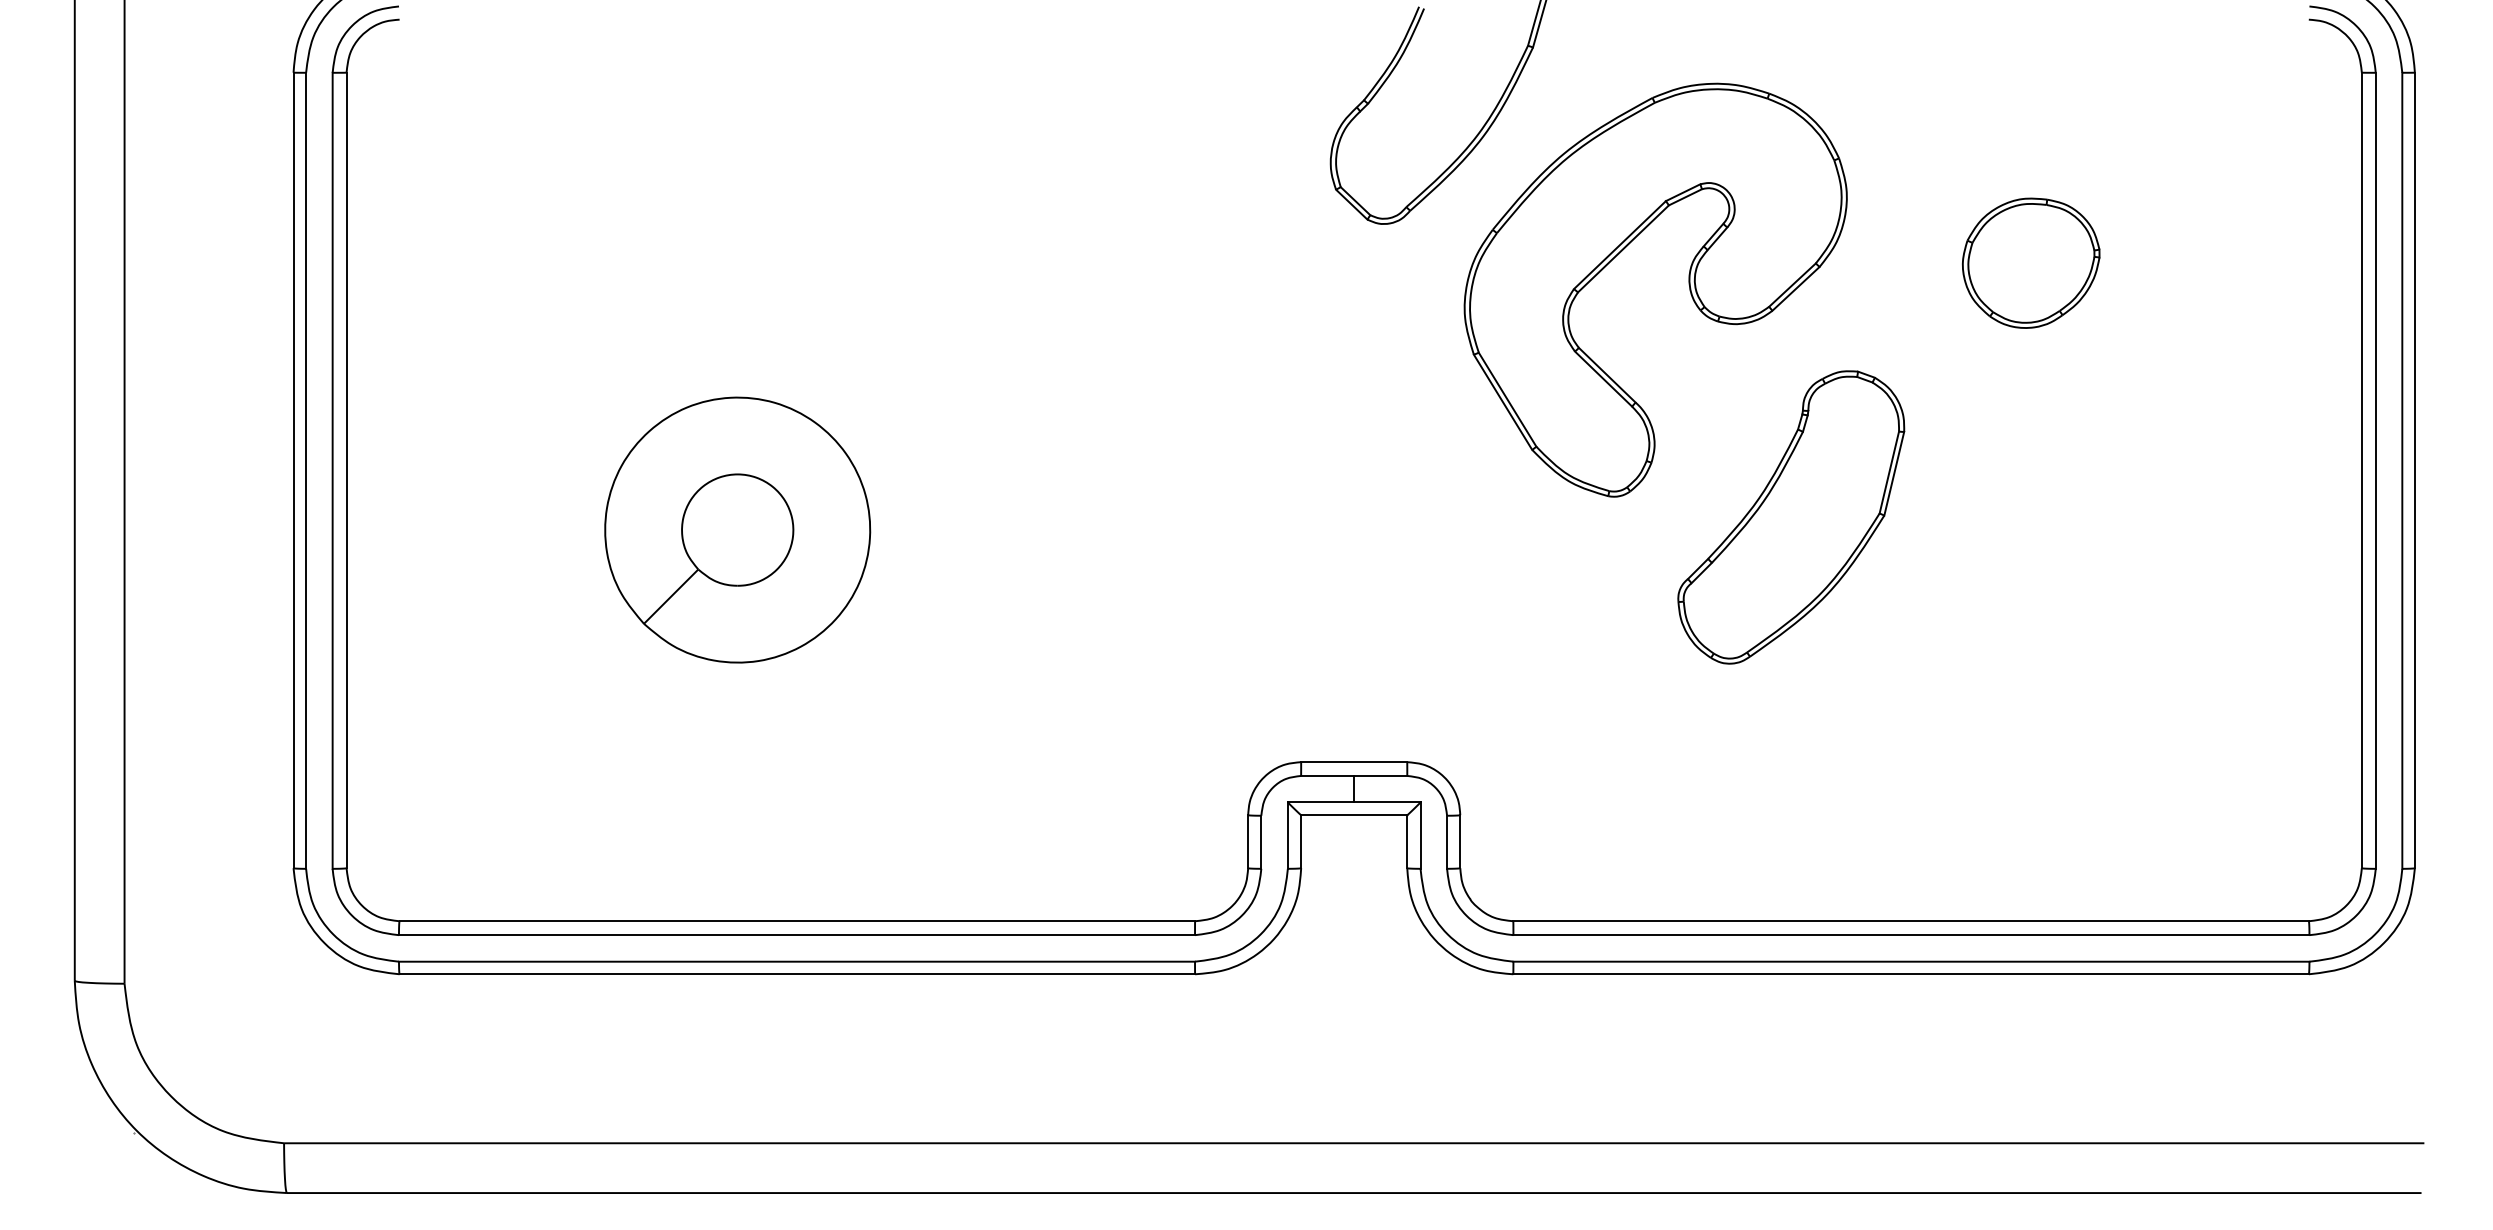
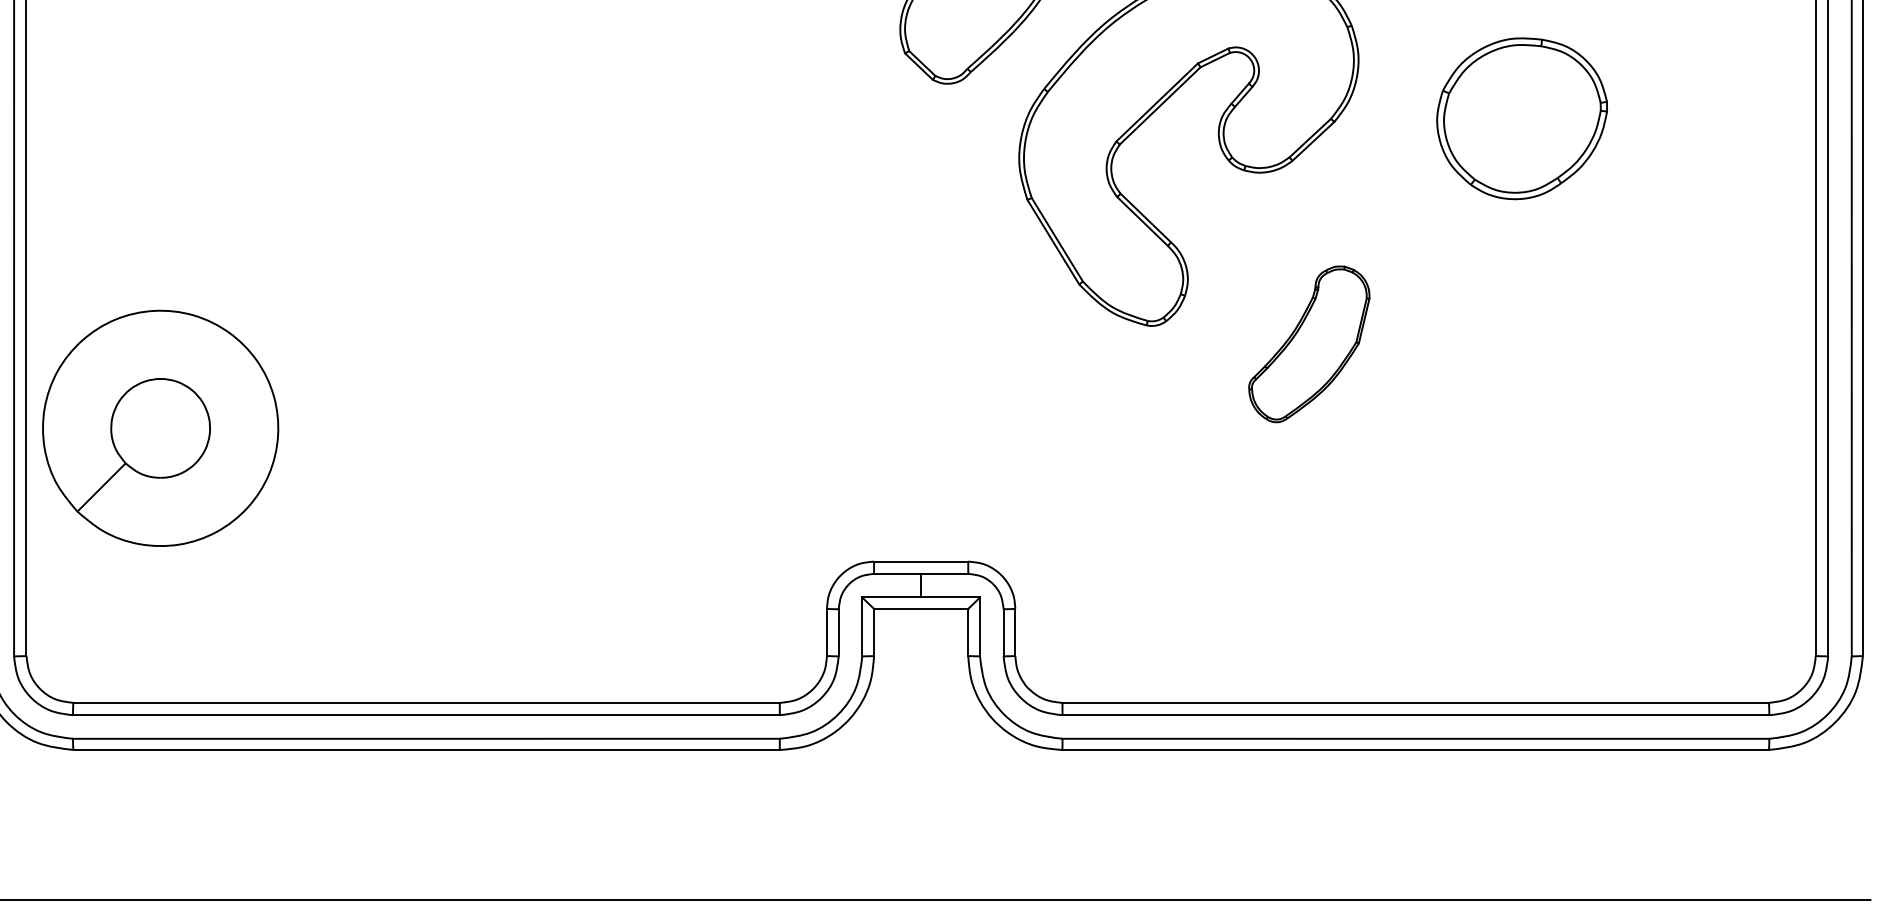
part: (2031, 262) -> (1522, 117), size x1.4
part: (1791, 517) -> (1309, 344), size x0.6
part: (737, 529) -> (160, 427), moved

